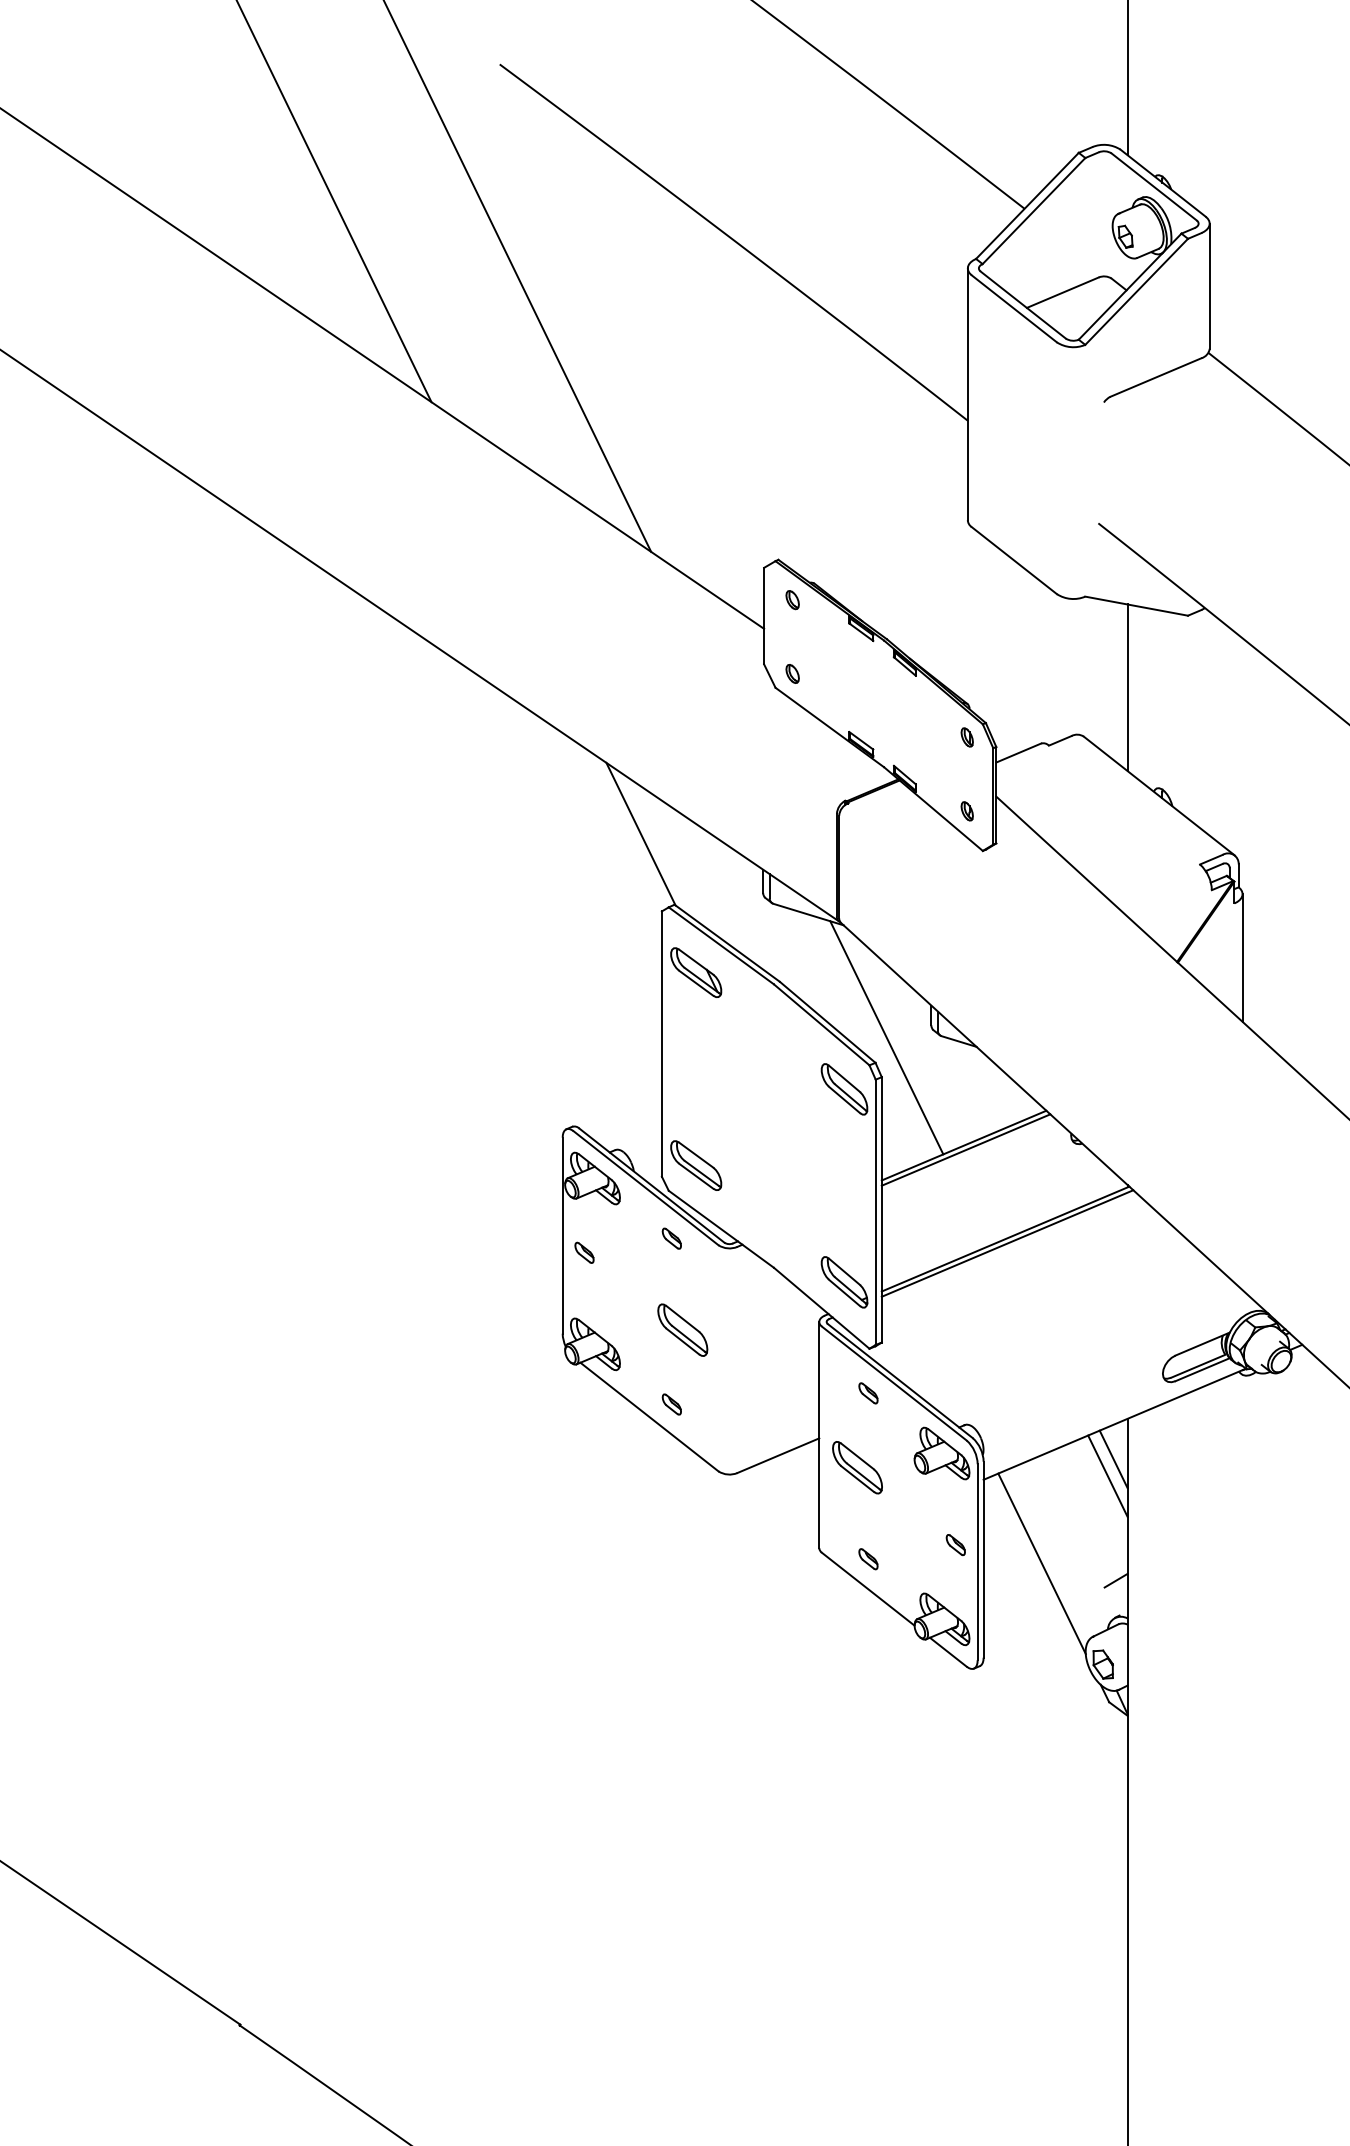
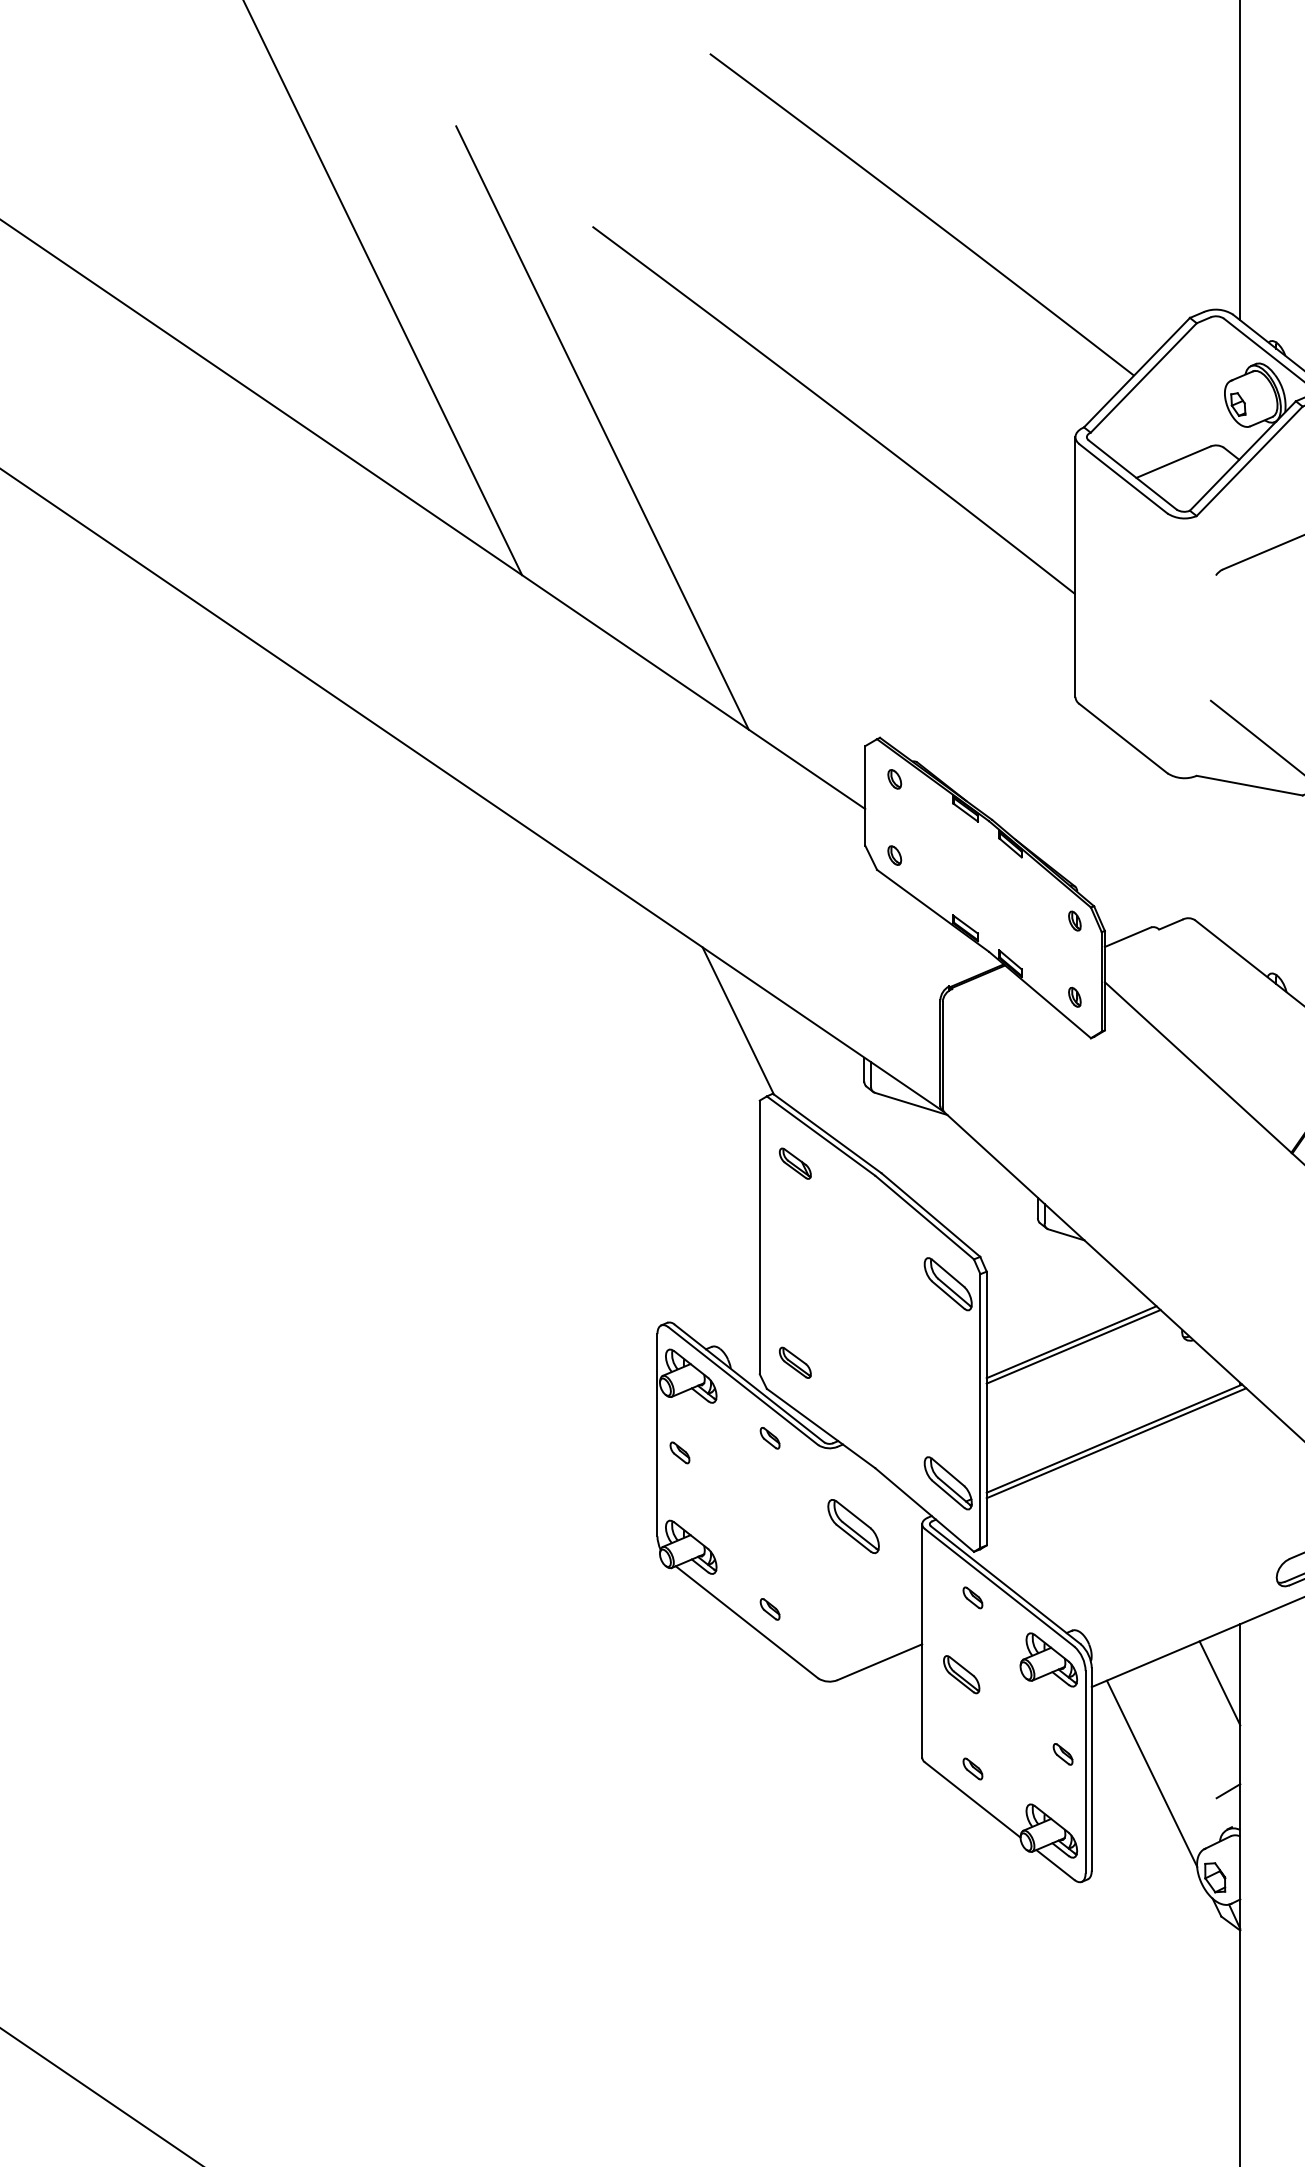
line: (1127, 687) -> (1240, 869), removed
part: (696, 972) -> (795, 1163), size x0.6
line: (886, 1037) -> (991, 1230), removed
part: (696, 1165) -> (795, 1362), size x0.6
part: (682, 1329) -> (853, 1525), moved
line: (1113, 1459) -> (1225, 1666), removed
part: (857, 1467) -> (961, 1674), size x0.7

